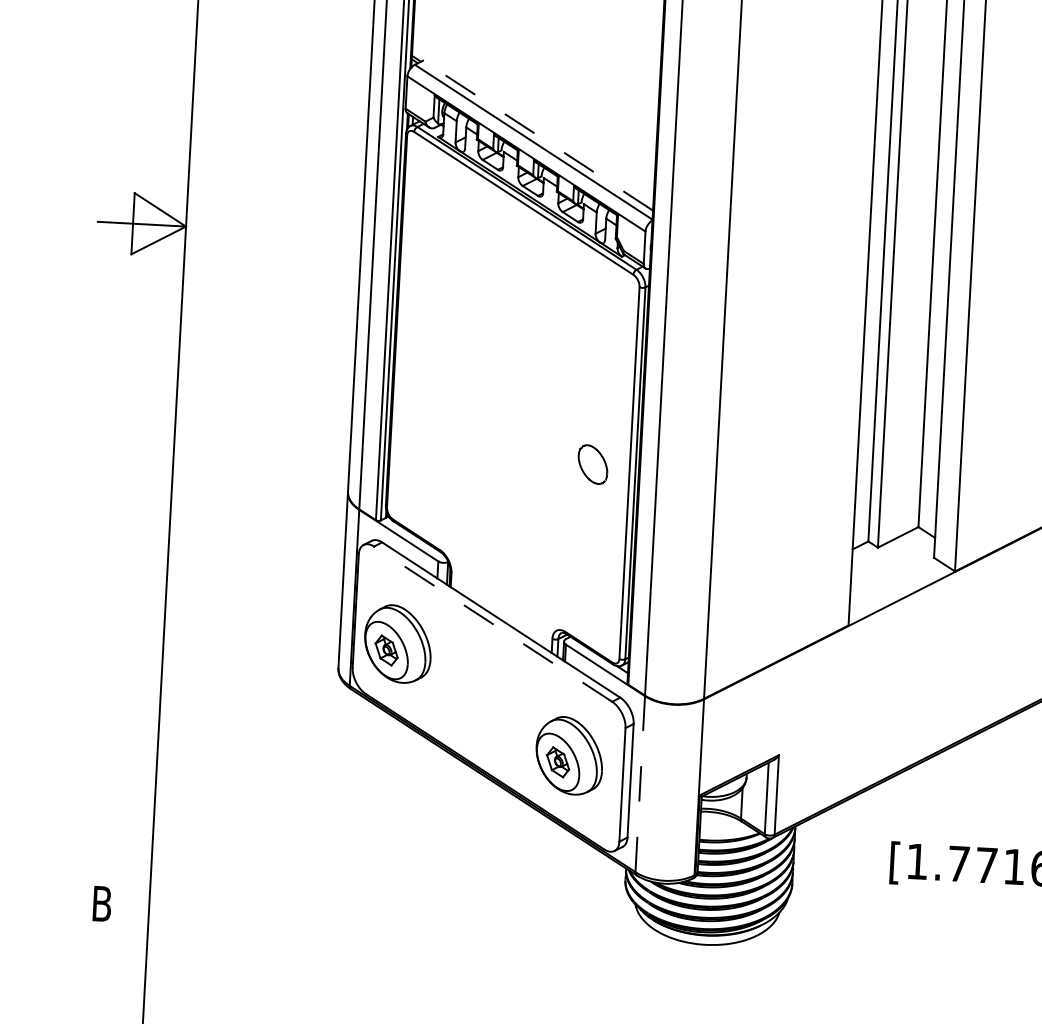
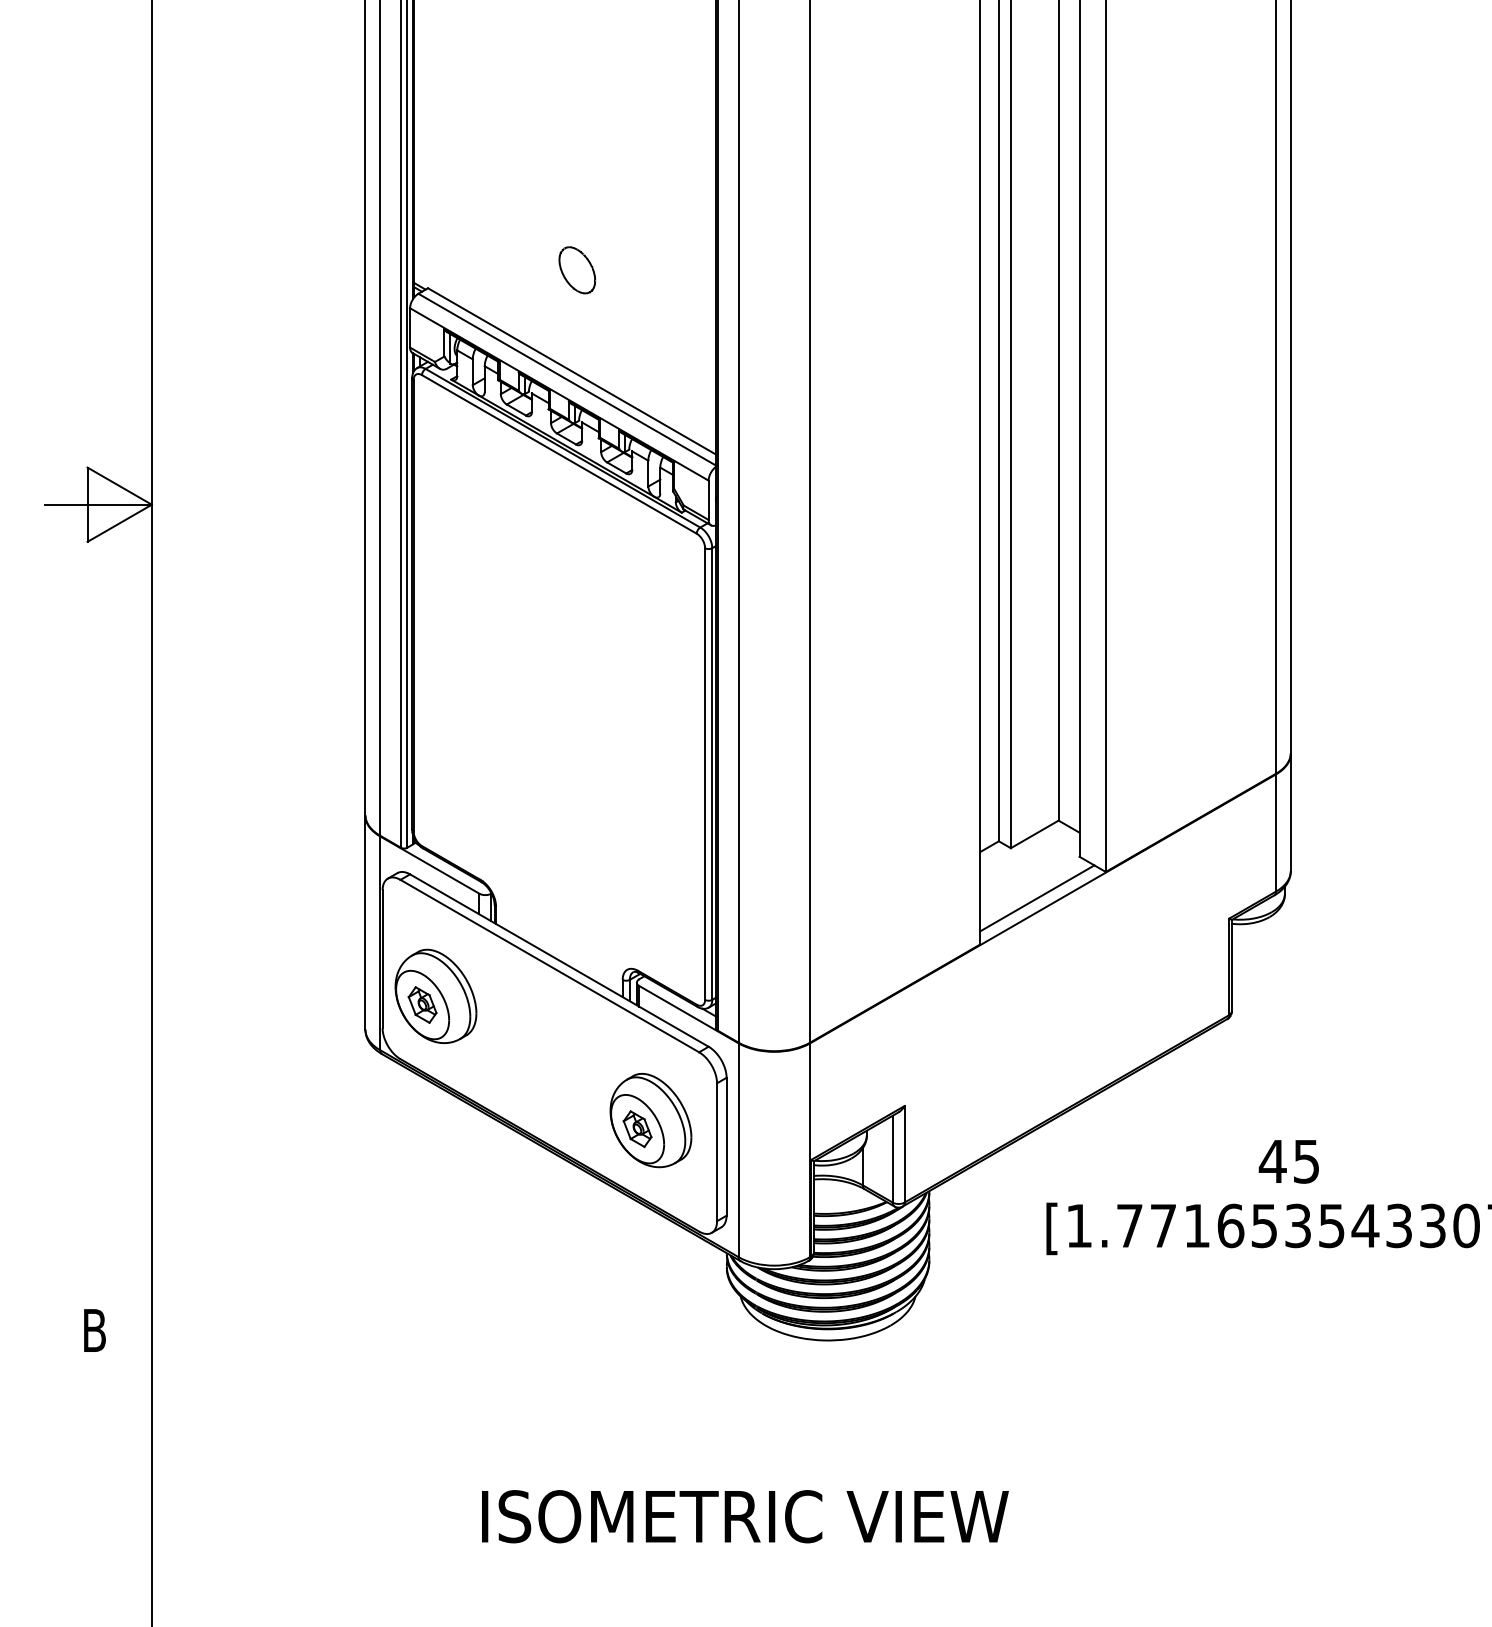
line: (537, 135) -> (571, 371), dashed -> solid
part: (593, 464) -> (577, 270), moved
line: (897, 590) -> (1037, 898), added
line: (492, 623) -> (549, 965), dashed -> solid
line: (640, 784) -> (738, 1150), dashed -> solid

